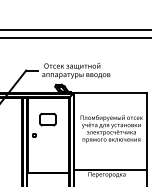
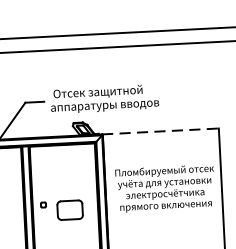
line: (110, 92) -> (160, 130), solid -> dashed
part: (47, 119) -> (69, 210), moved

